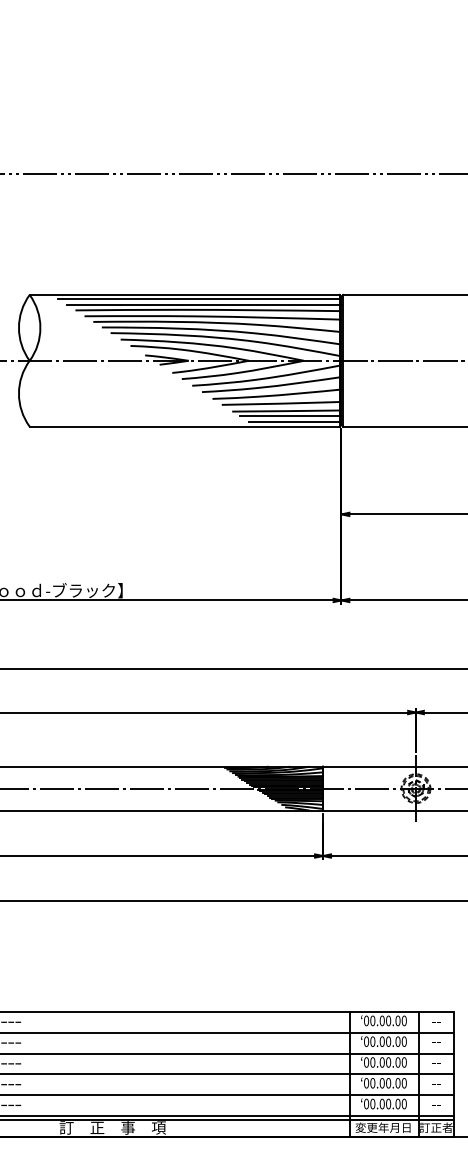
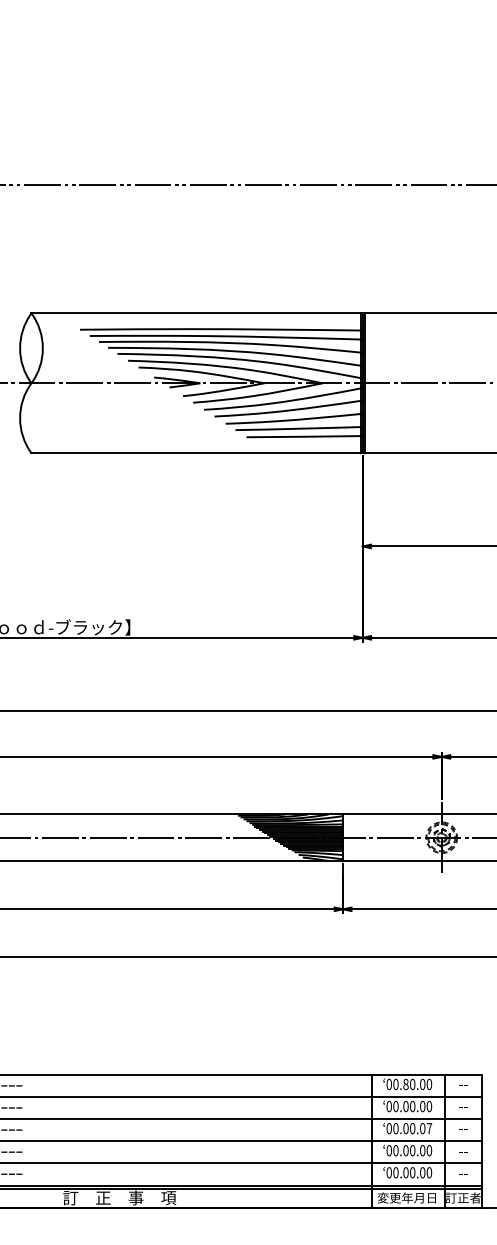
line: (199, 299) -> (211, 318), removed
line: (204, 305) -> (217, 324), removed
line: (290, 416) -> (308, 442), removed
line: (294, 422) -> (312, 448), removed
text: (381, 1021) -> (405, 1085), 00.00.00 -> 00.80.00
text: (403, 1062) -> (428, 1128), 00.00.00 -> 00.00.07

